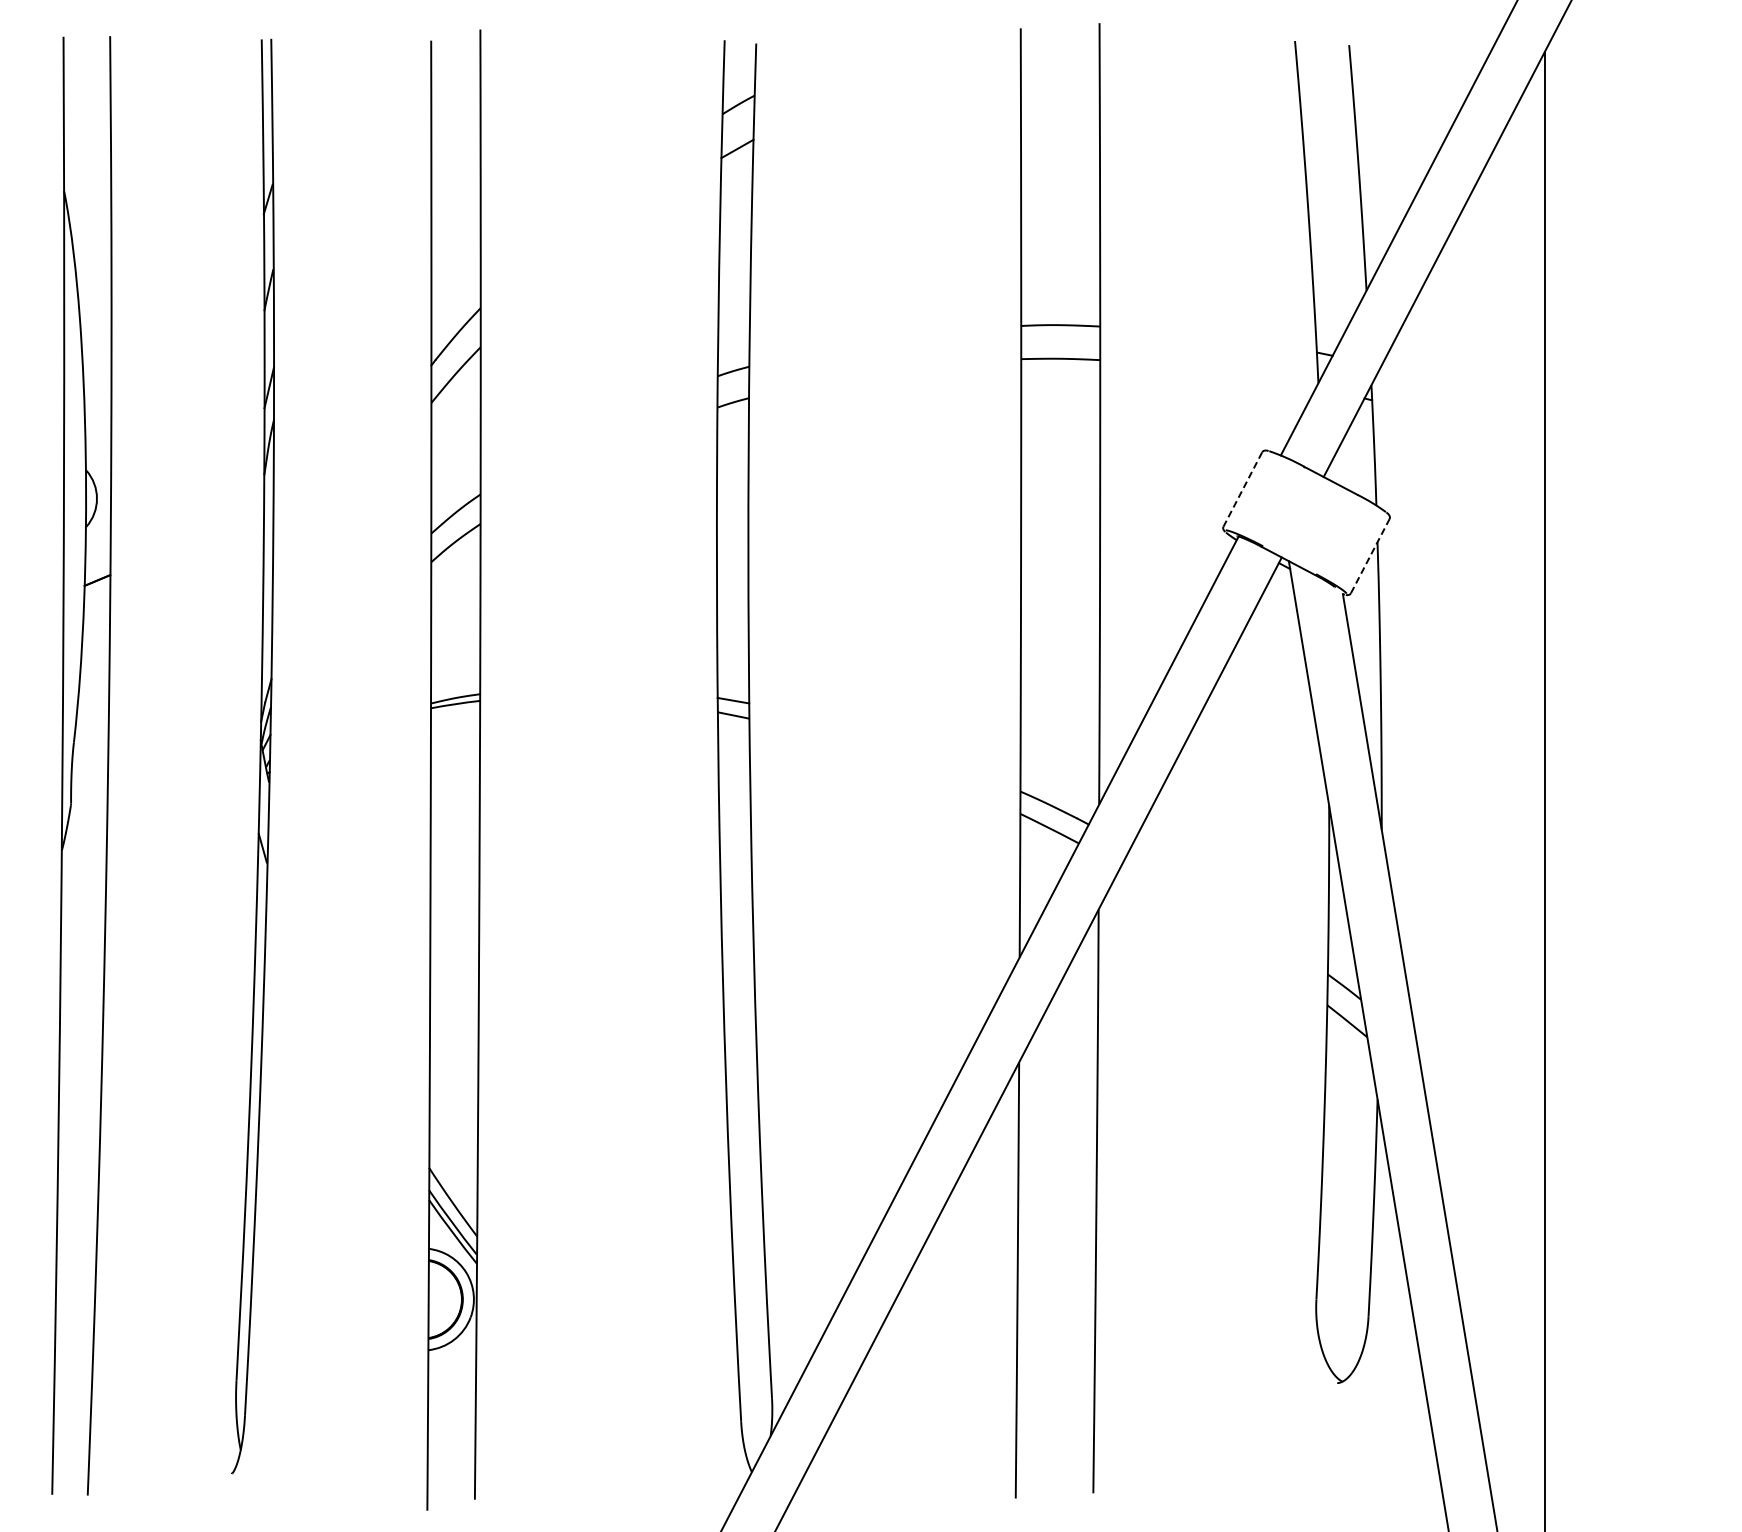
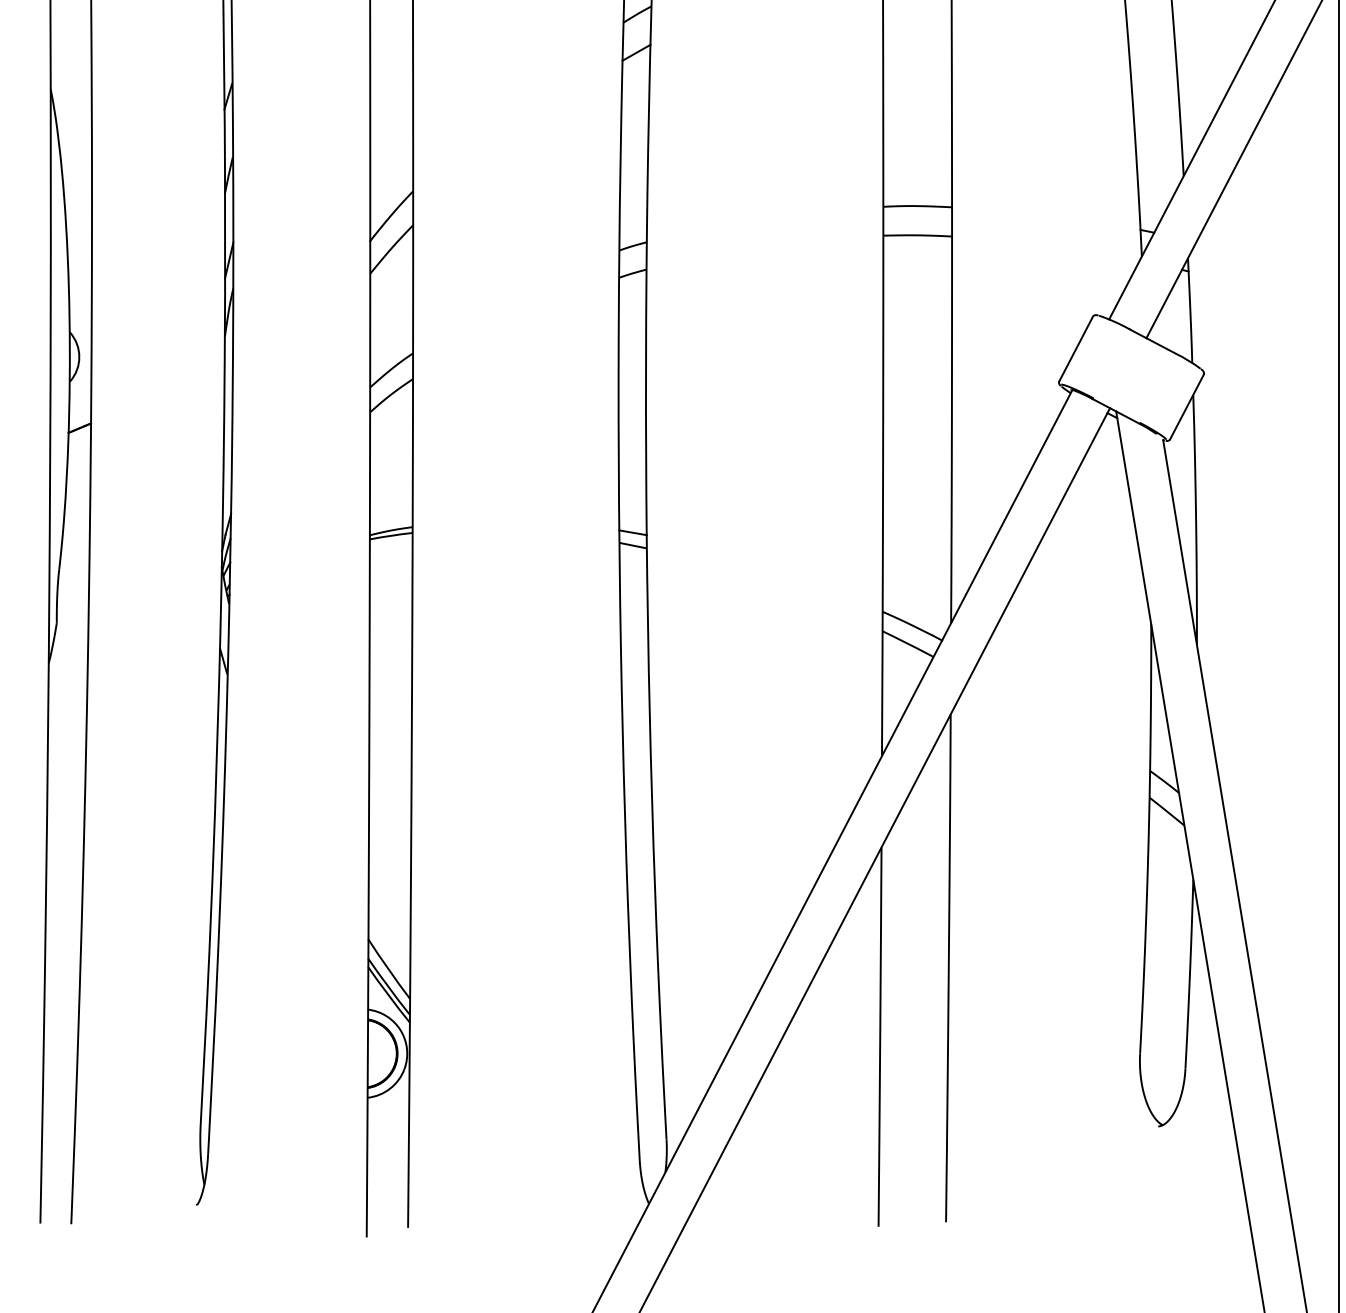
line: (1242, 489) -> (1075, 349), dashed -> solid
line: (1370, 556) -> (1187, 407), dashed -> solid

